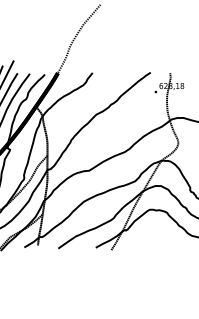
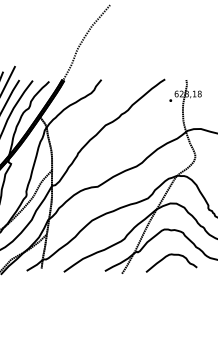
curve: (153, 234) -> (168, 256), added

